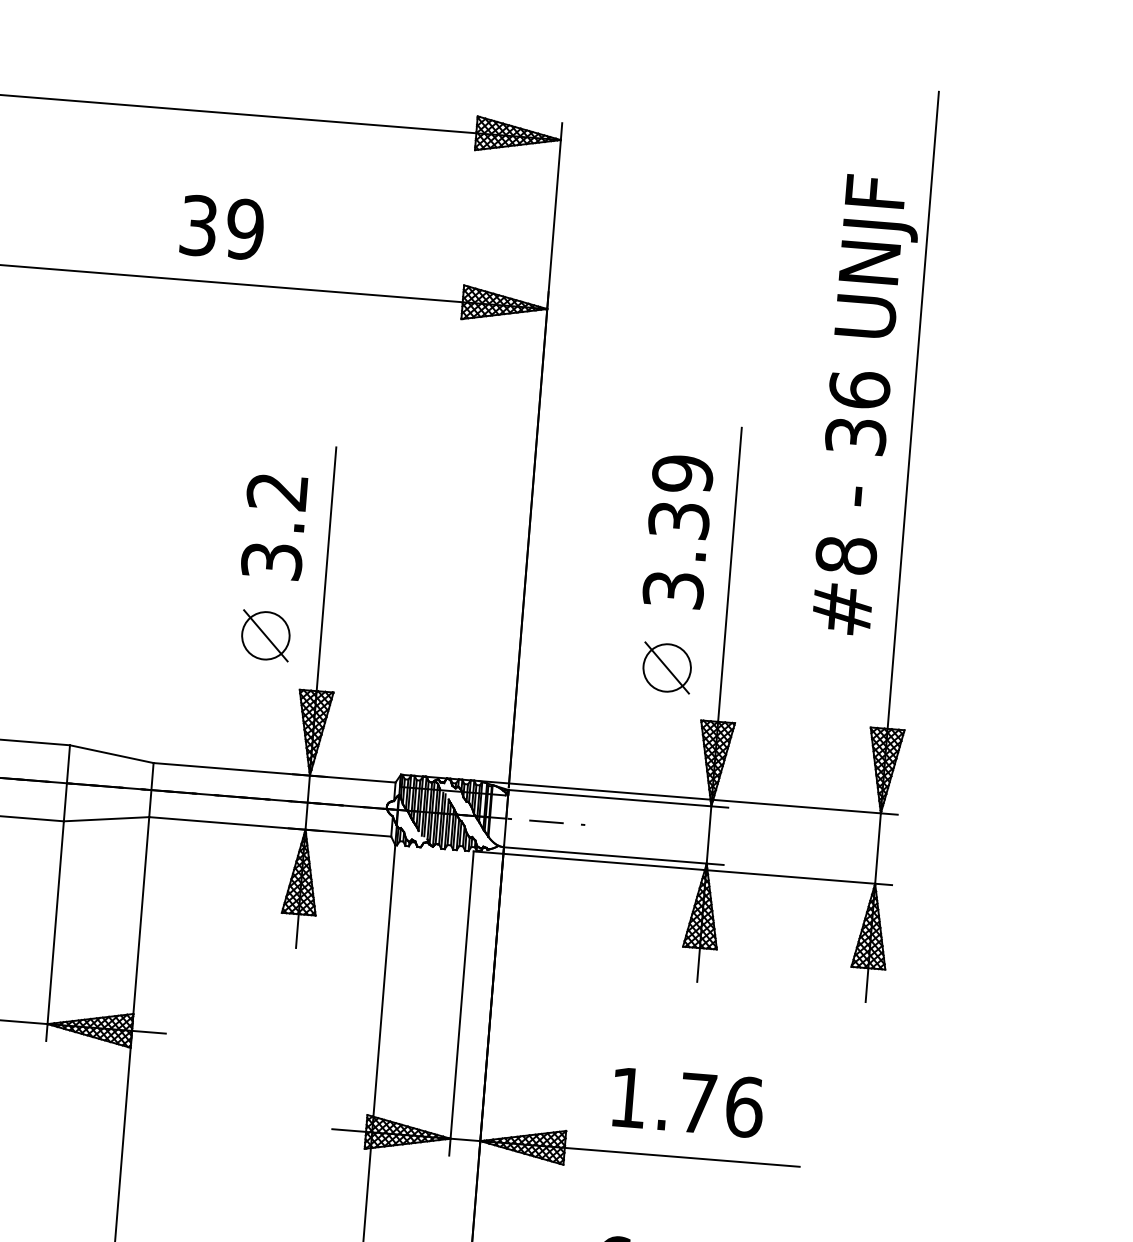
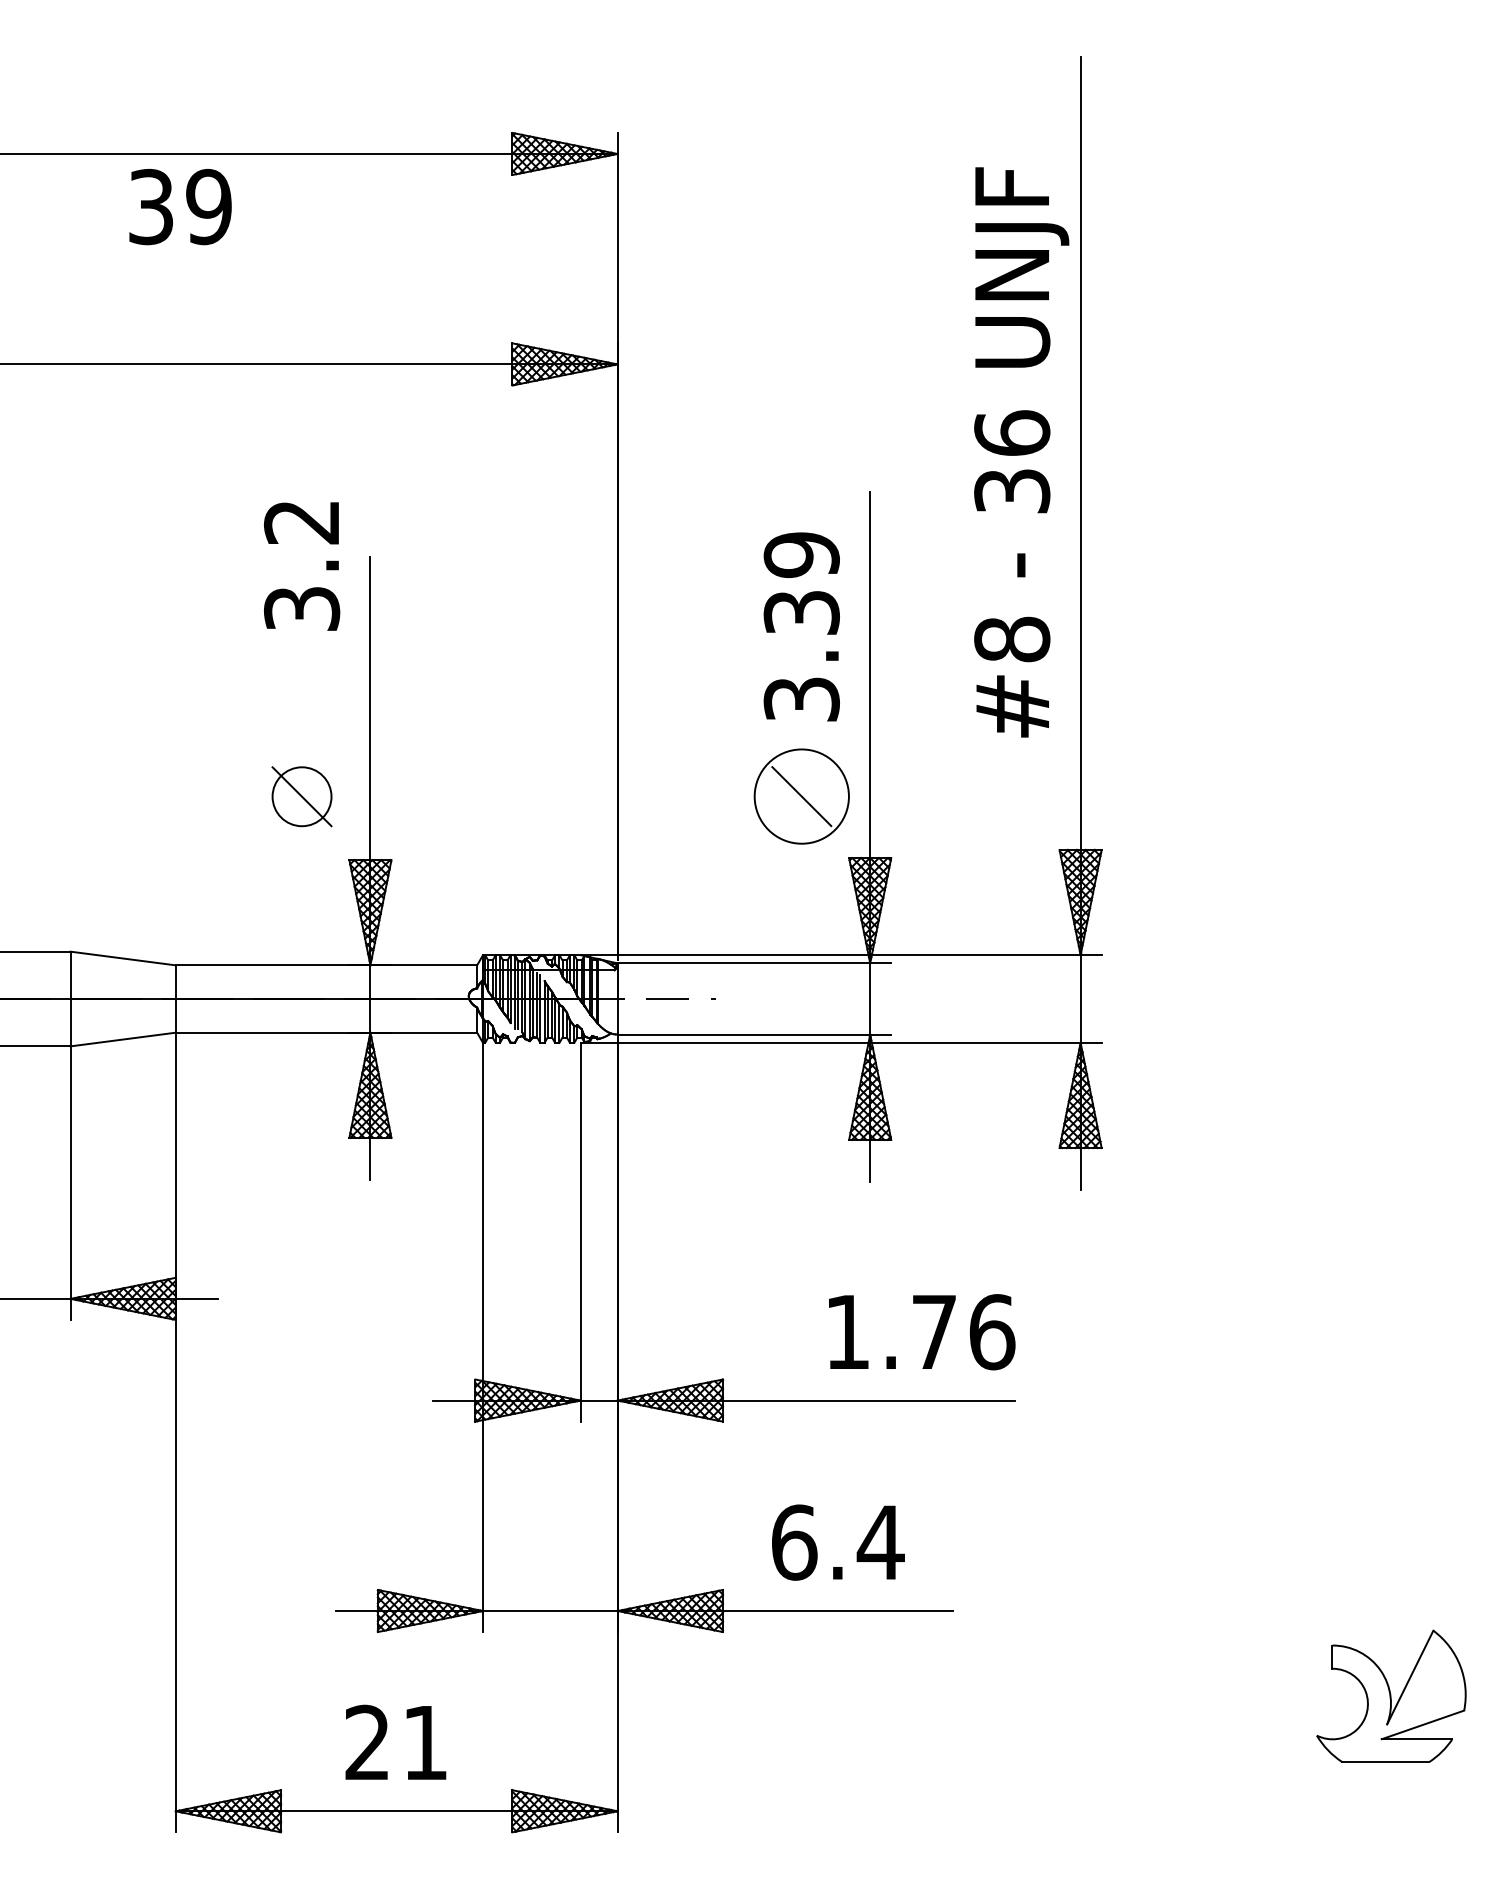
text: (222, 227) -> (180, 206), moved
text: (274, 527) -> (302, 566), moved
circle: (666, 667) -> (801, 796), size x1.6
text: (688, 1102) -> (922, 1332), moved

